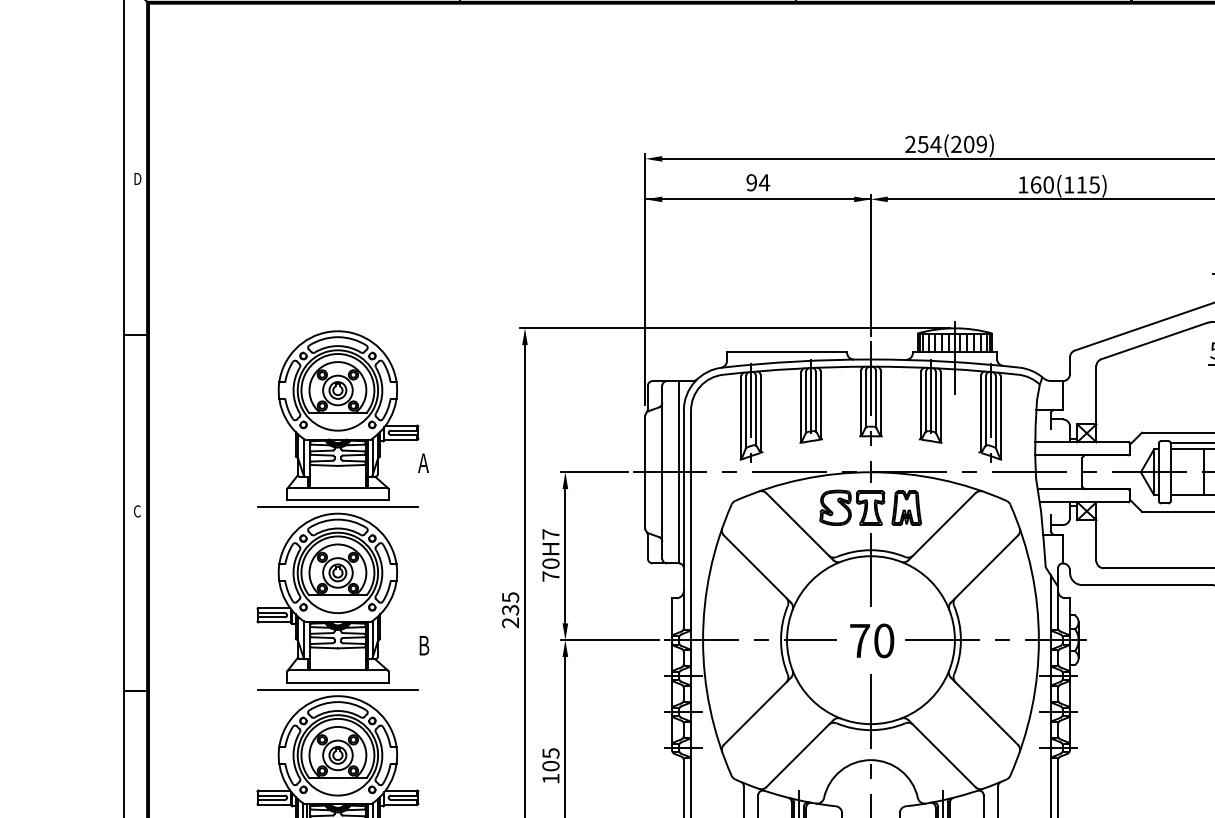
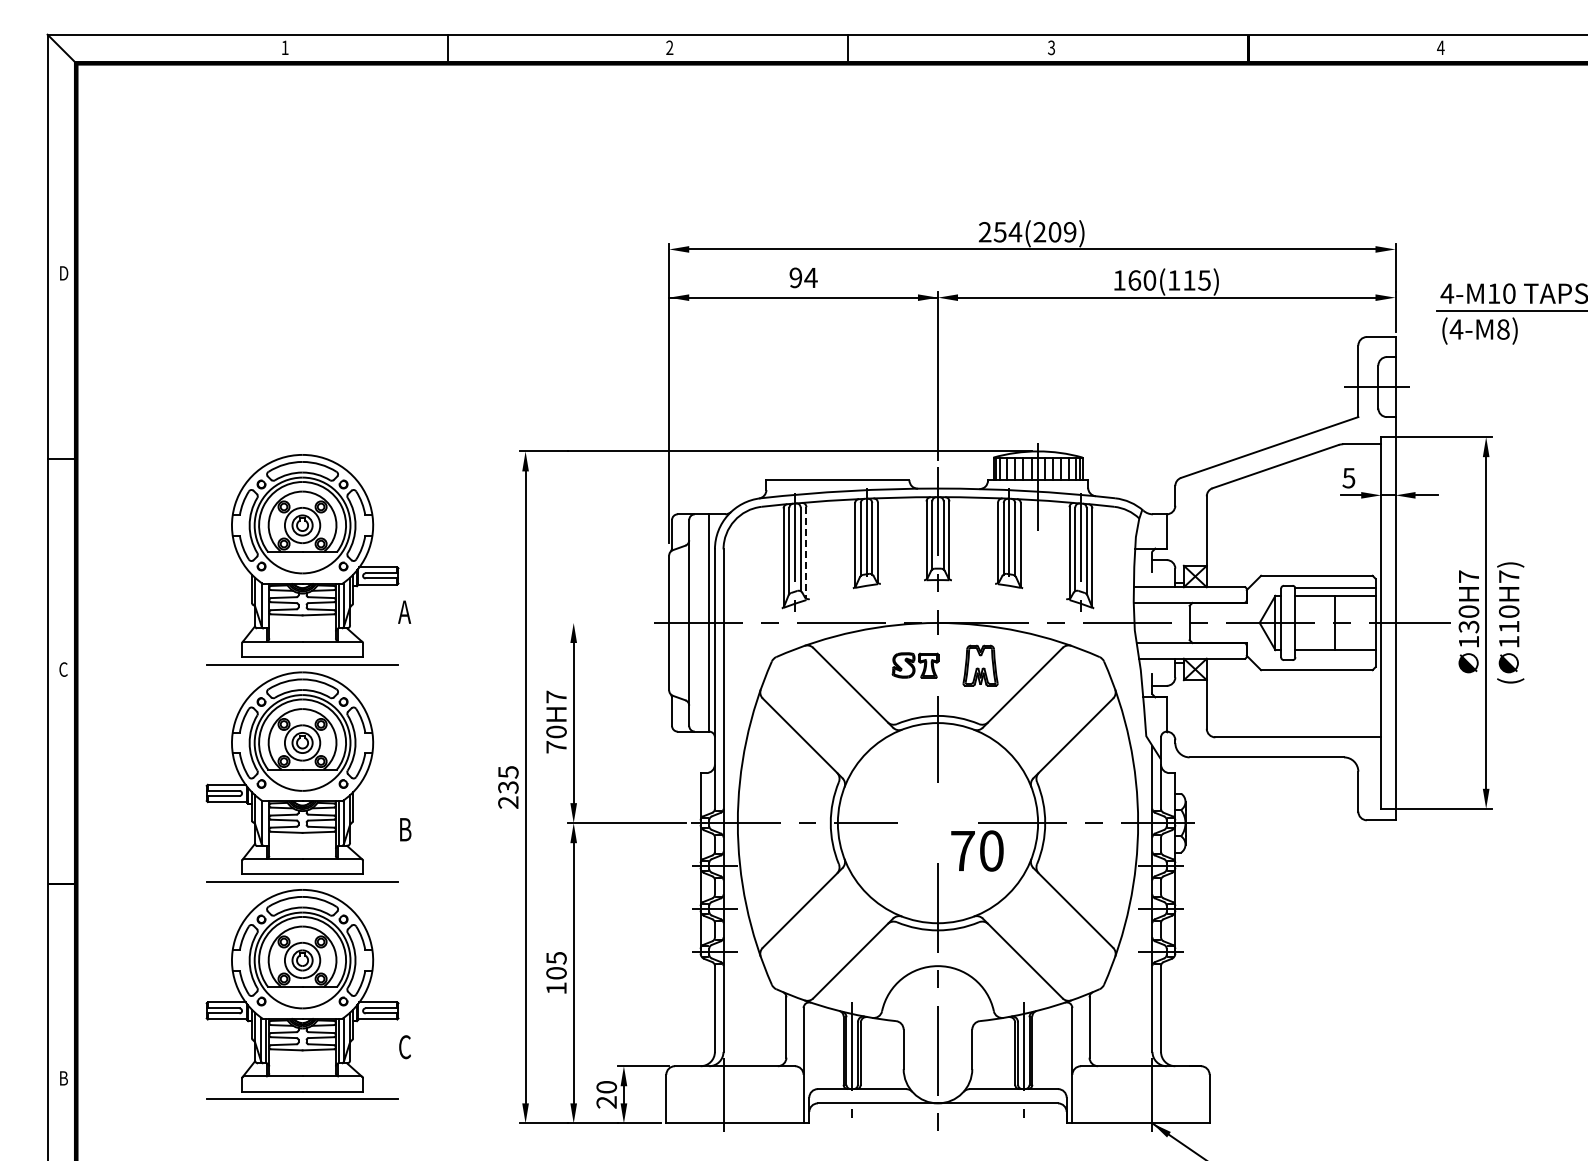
line: (760, 413) -> (806, 552), solid -> dashed
line: (593, 471) -> (607, 622), removed
part: (852, 507) -> (915, 665), size x0.6
text: (872, 640) -> (977, 850), moved

